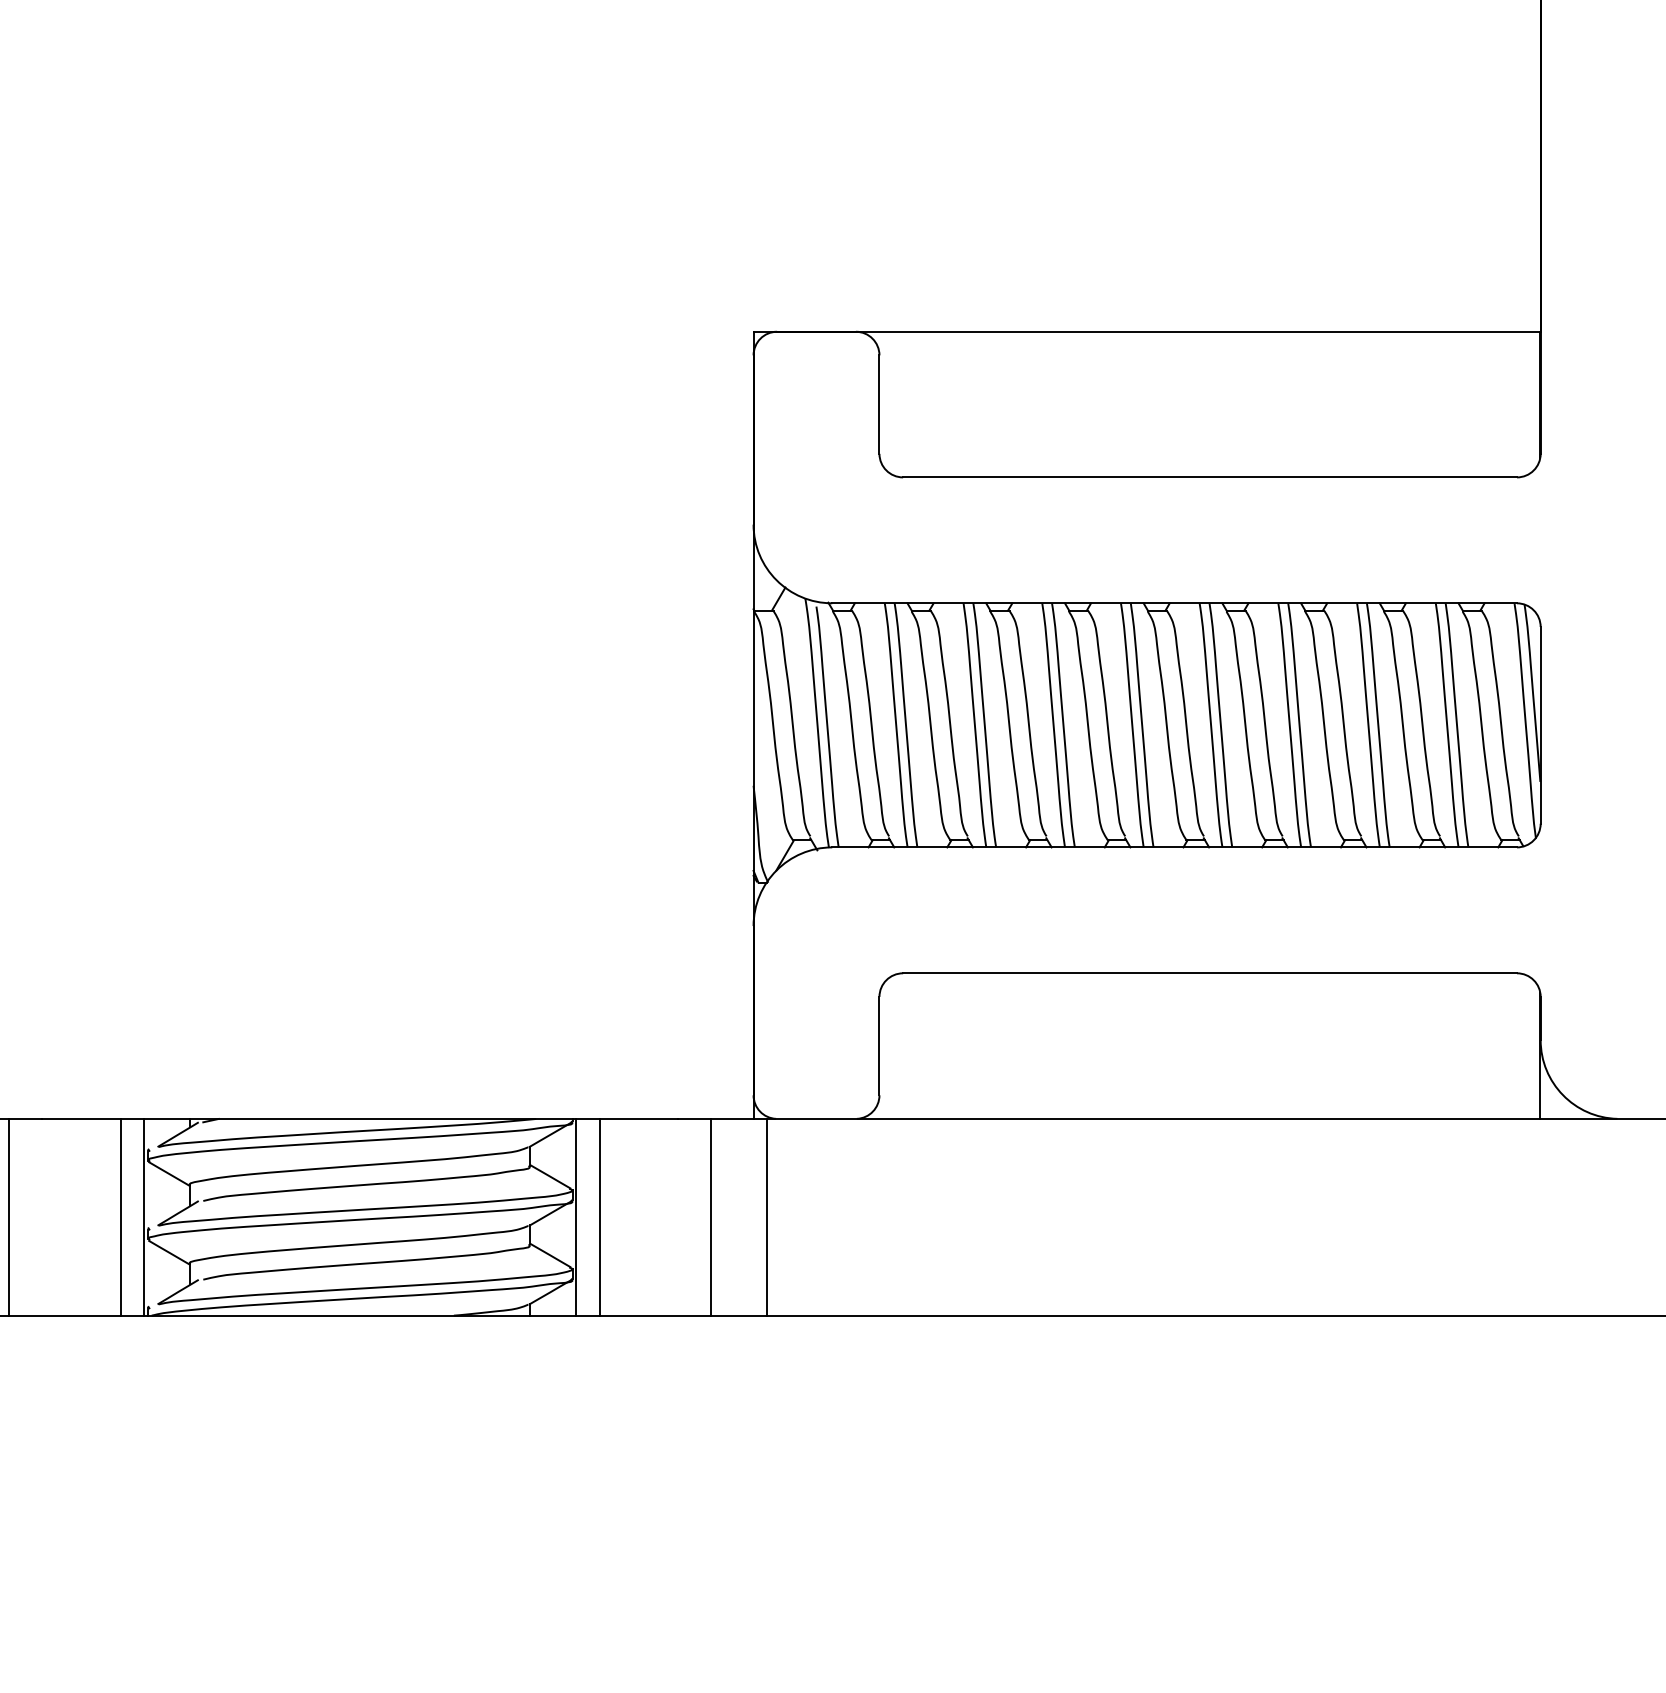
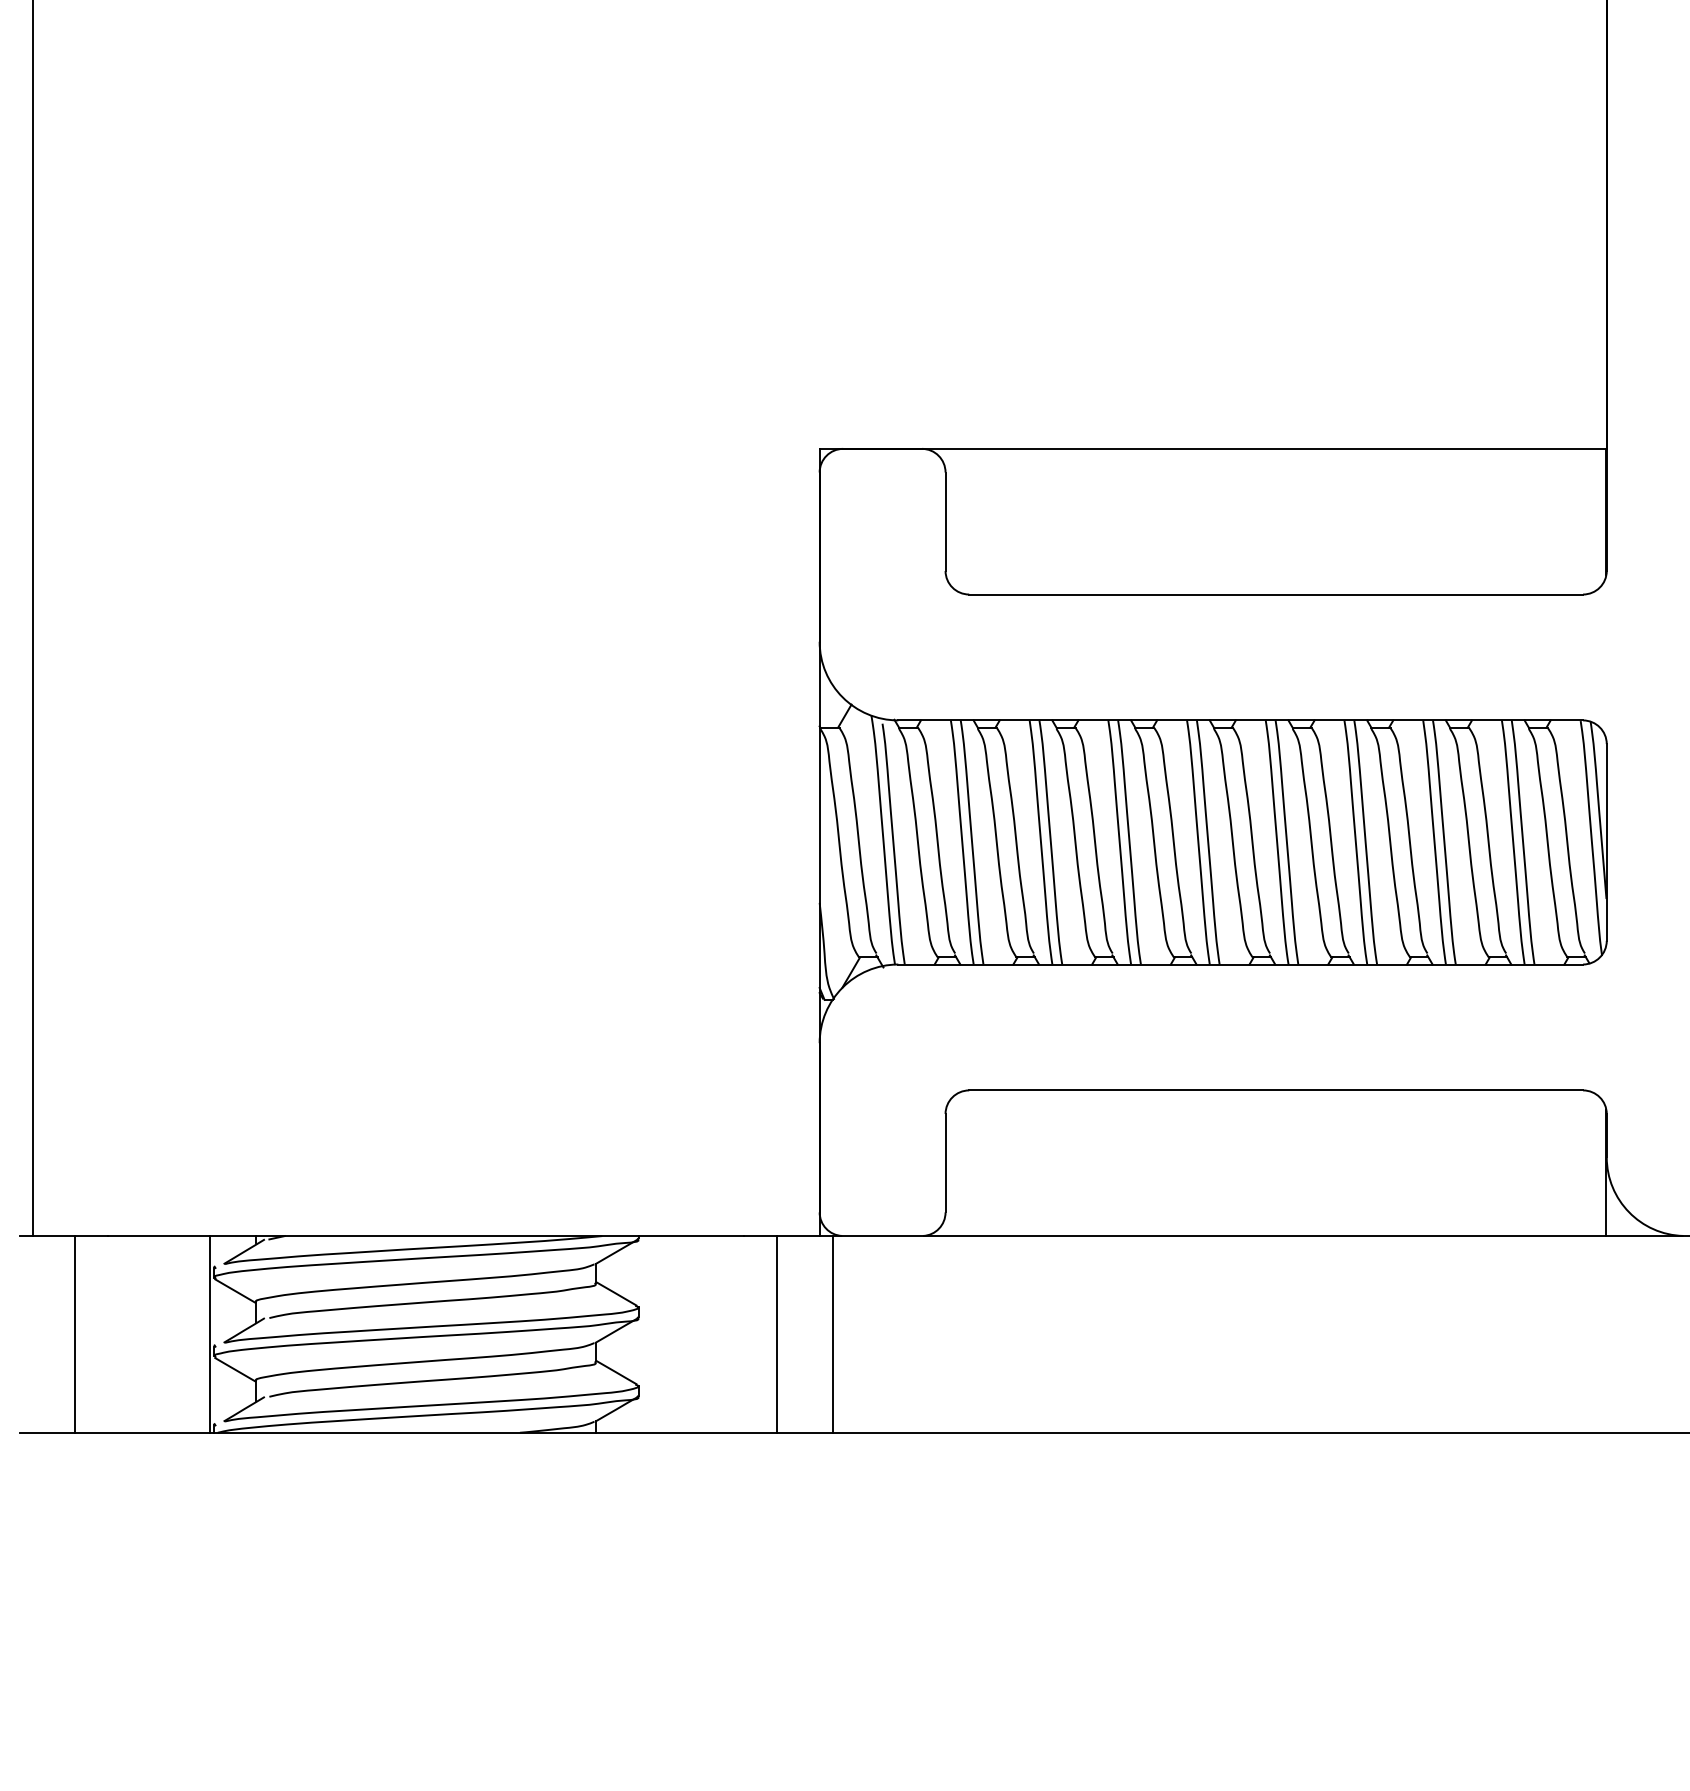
line: (120, 1217) -> (186, 1334), removed
line: (576, 1217) -> (642, 1334), removed
line: (599, 1217) -> (665, 1334), removed

